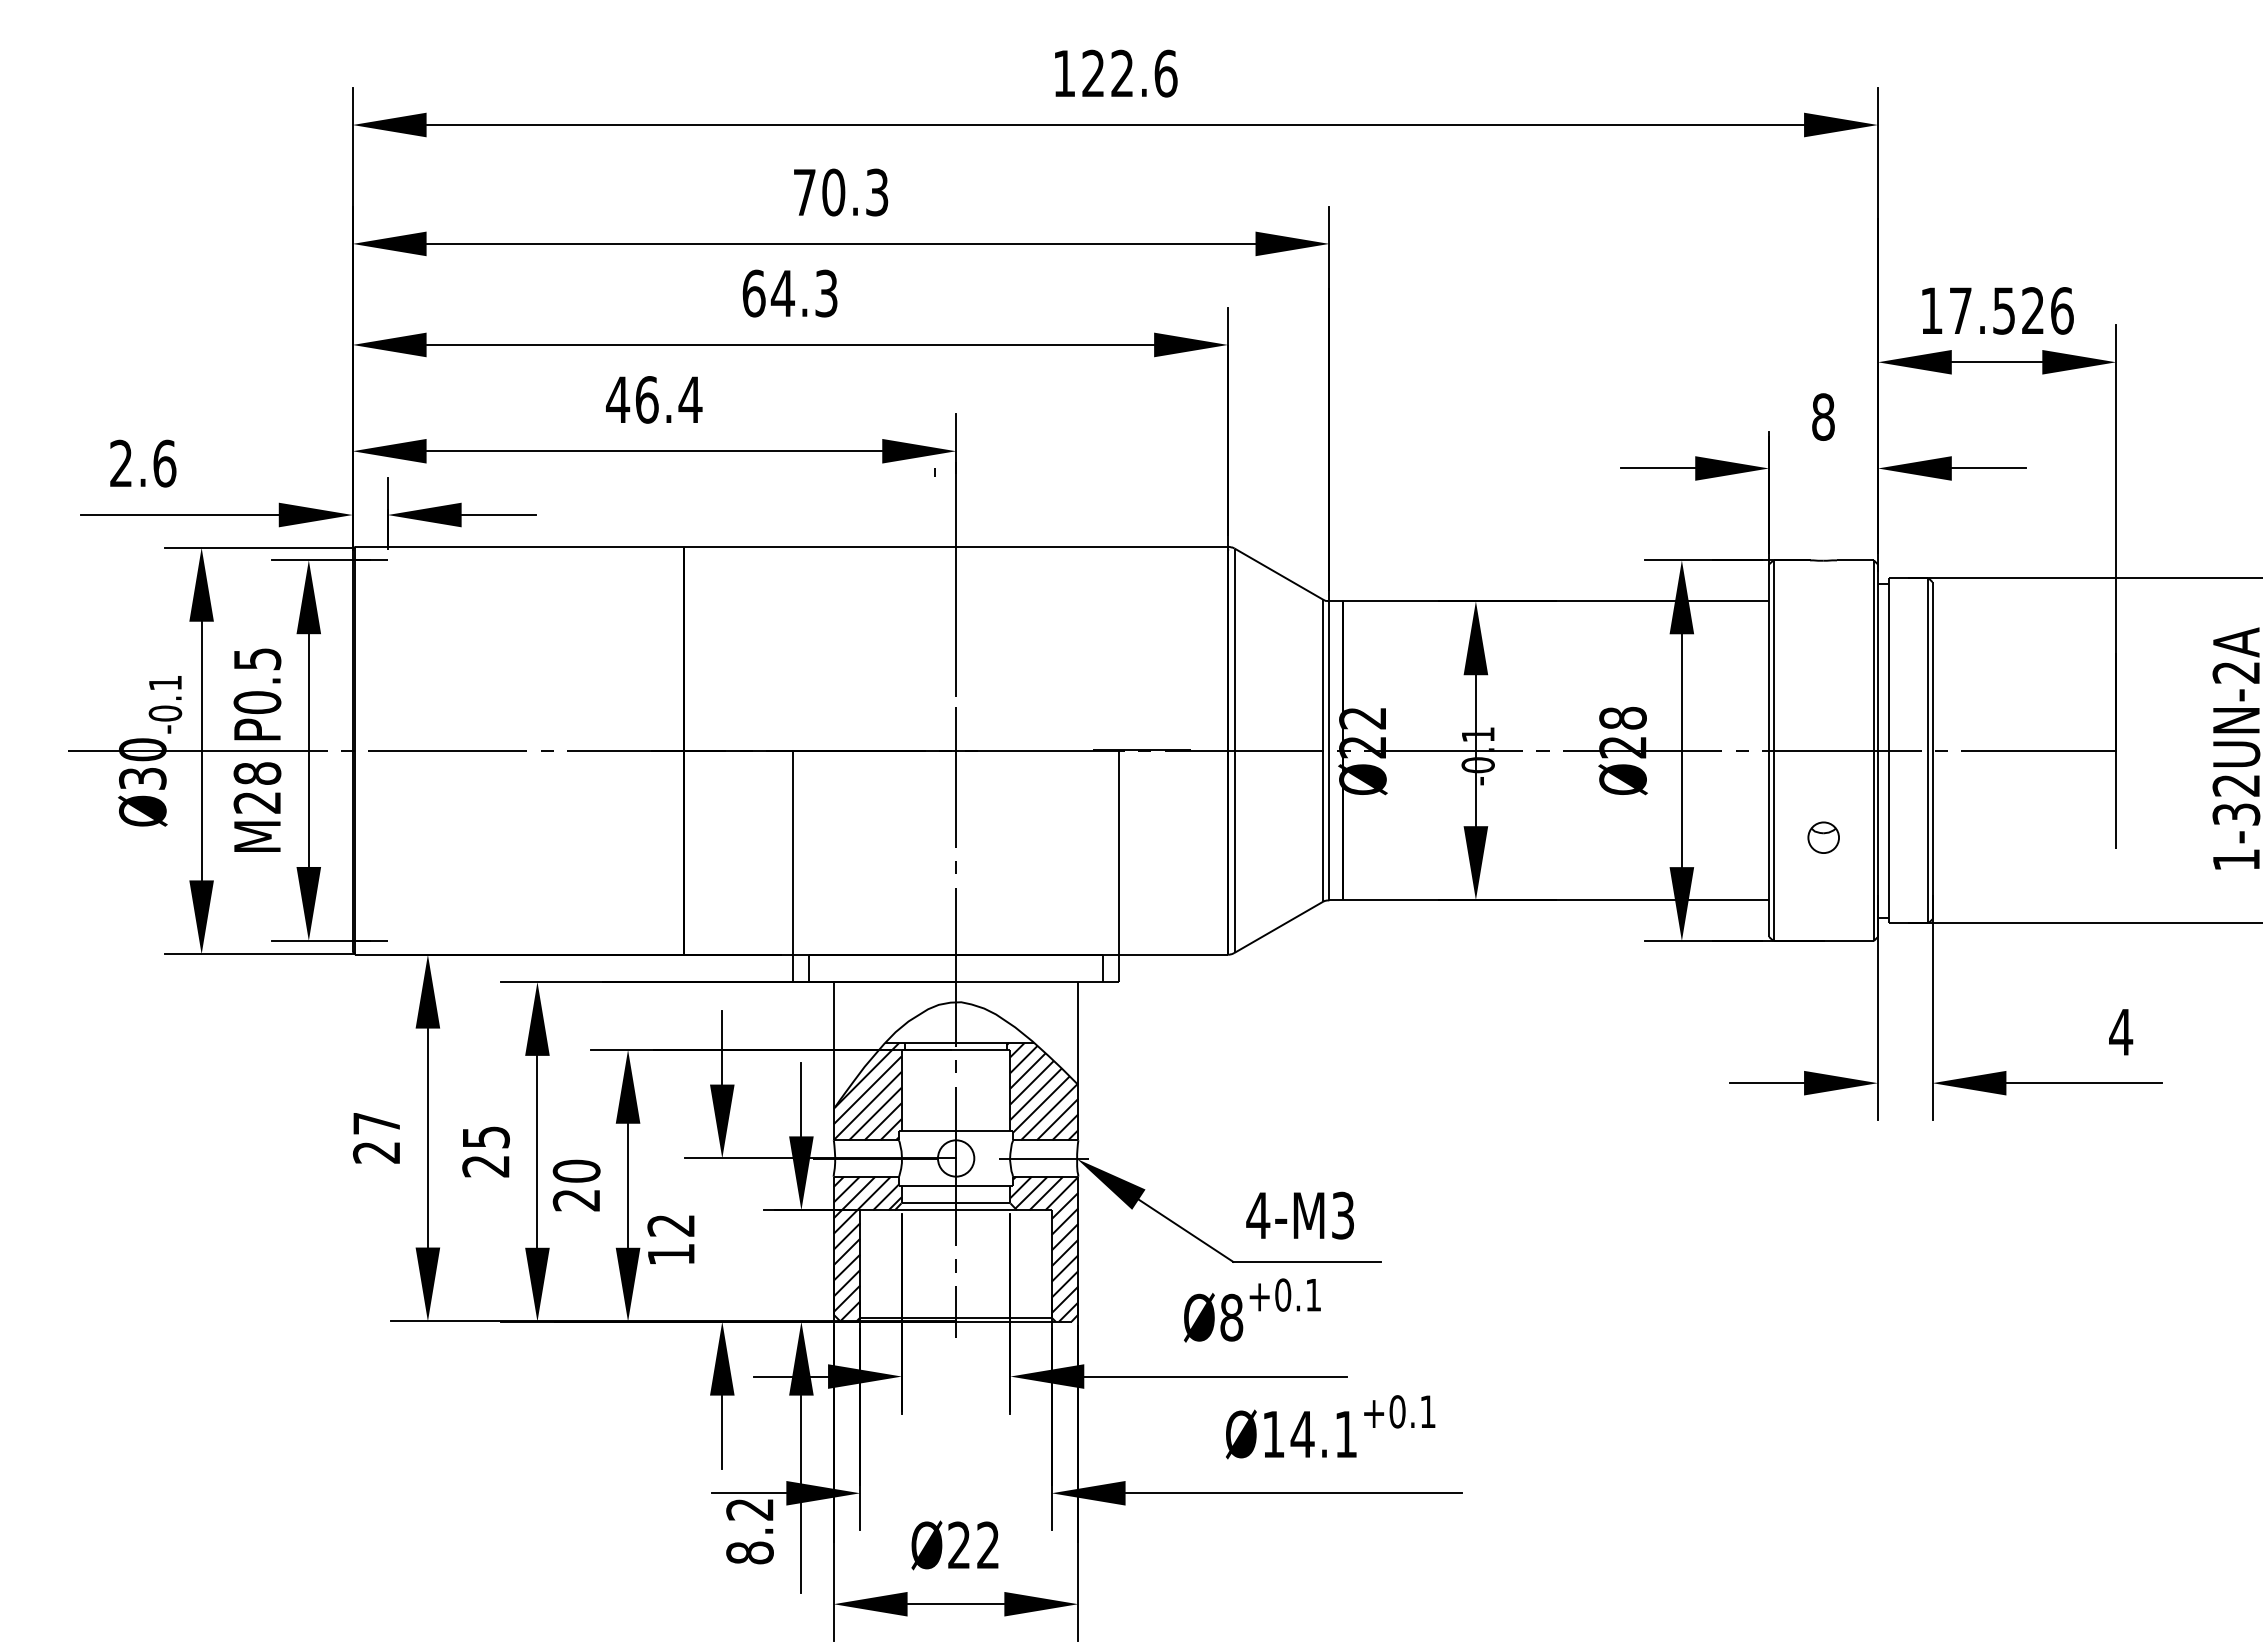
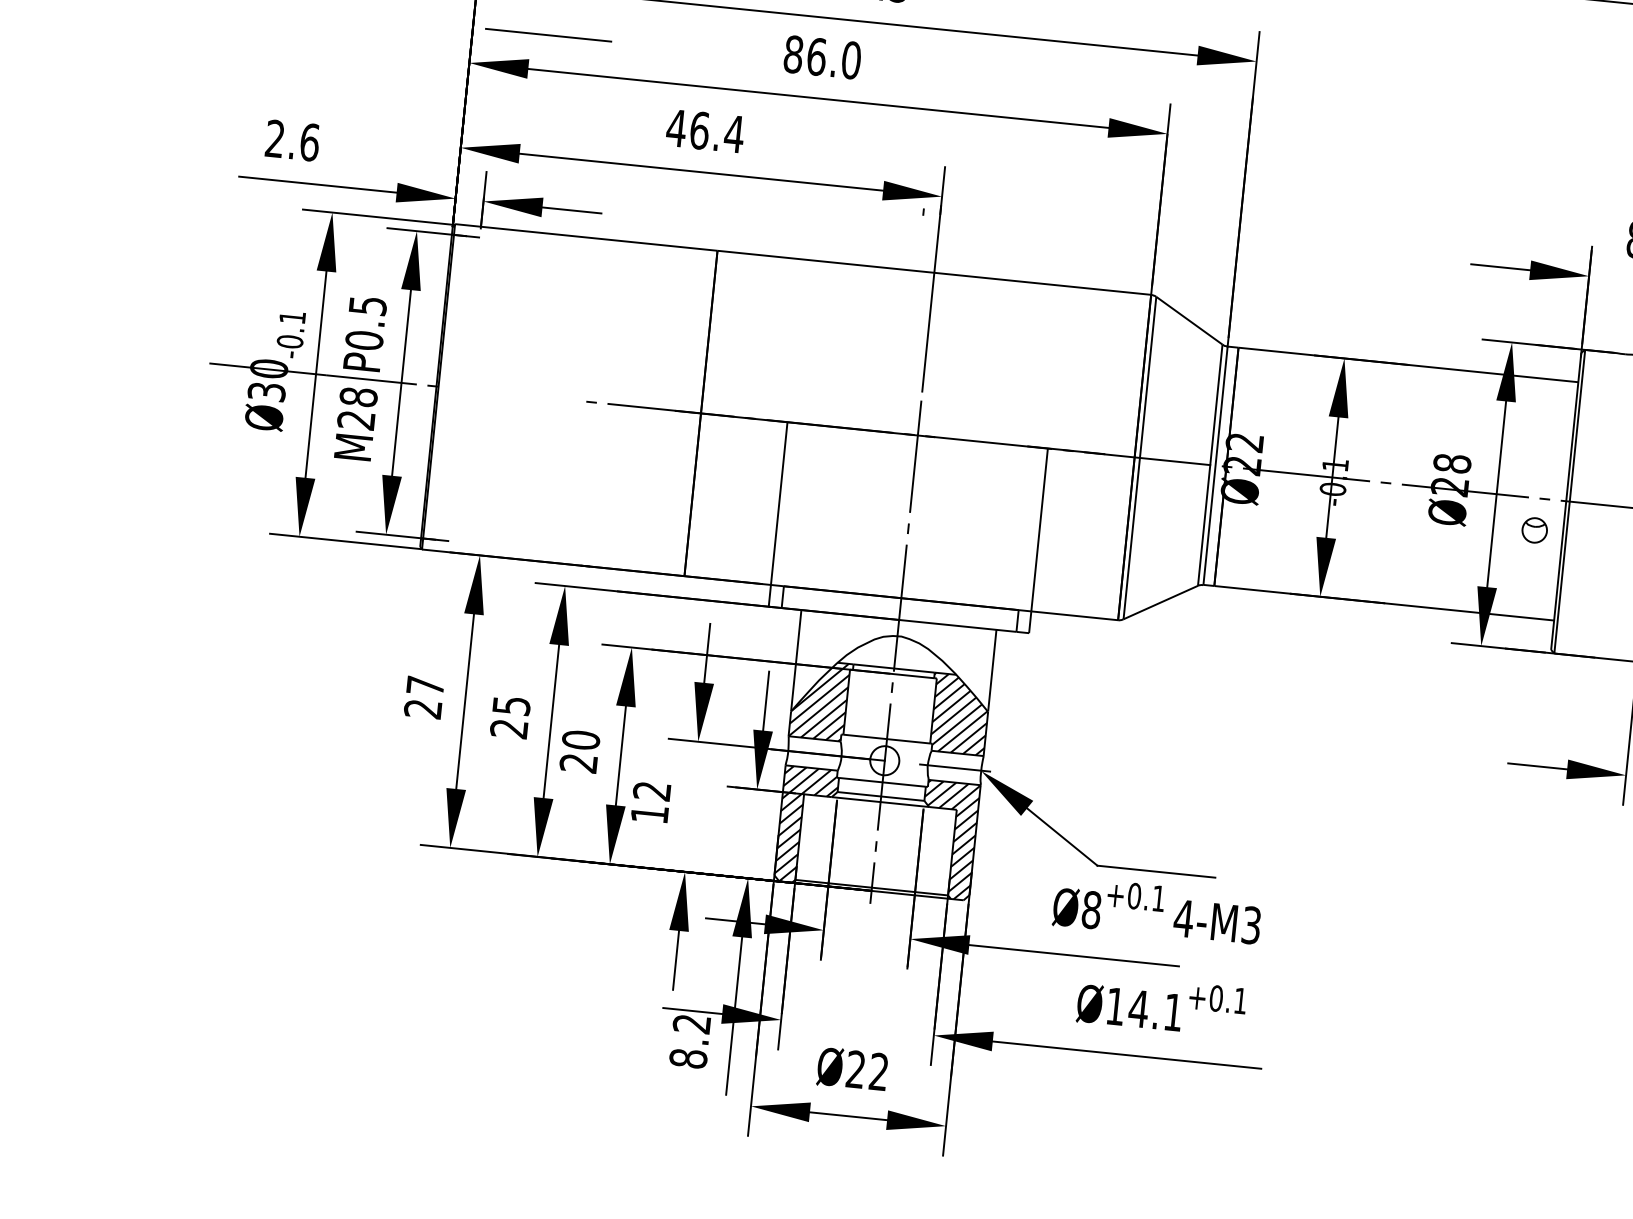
text: (789, 293) -> (821, 57), 64.3 -> 86.0
line: (447, 750) -> (548, 35), moved
part: (1823, 837) -> (1534, 530), moved
text: (1299, 1215) -> (1216, 921), moved

